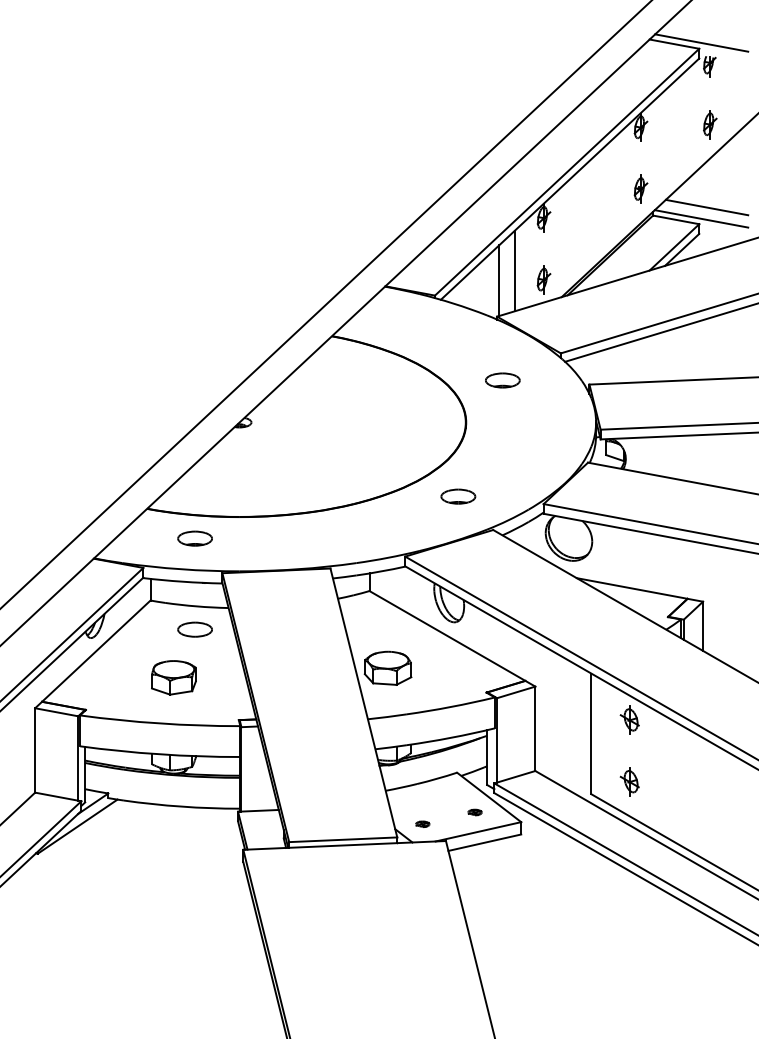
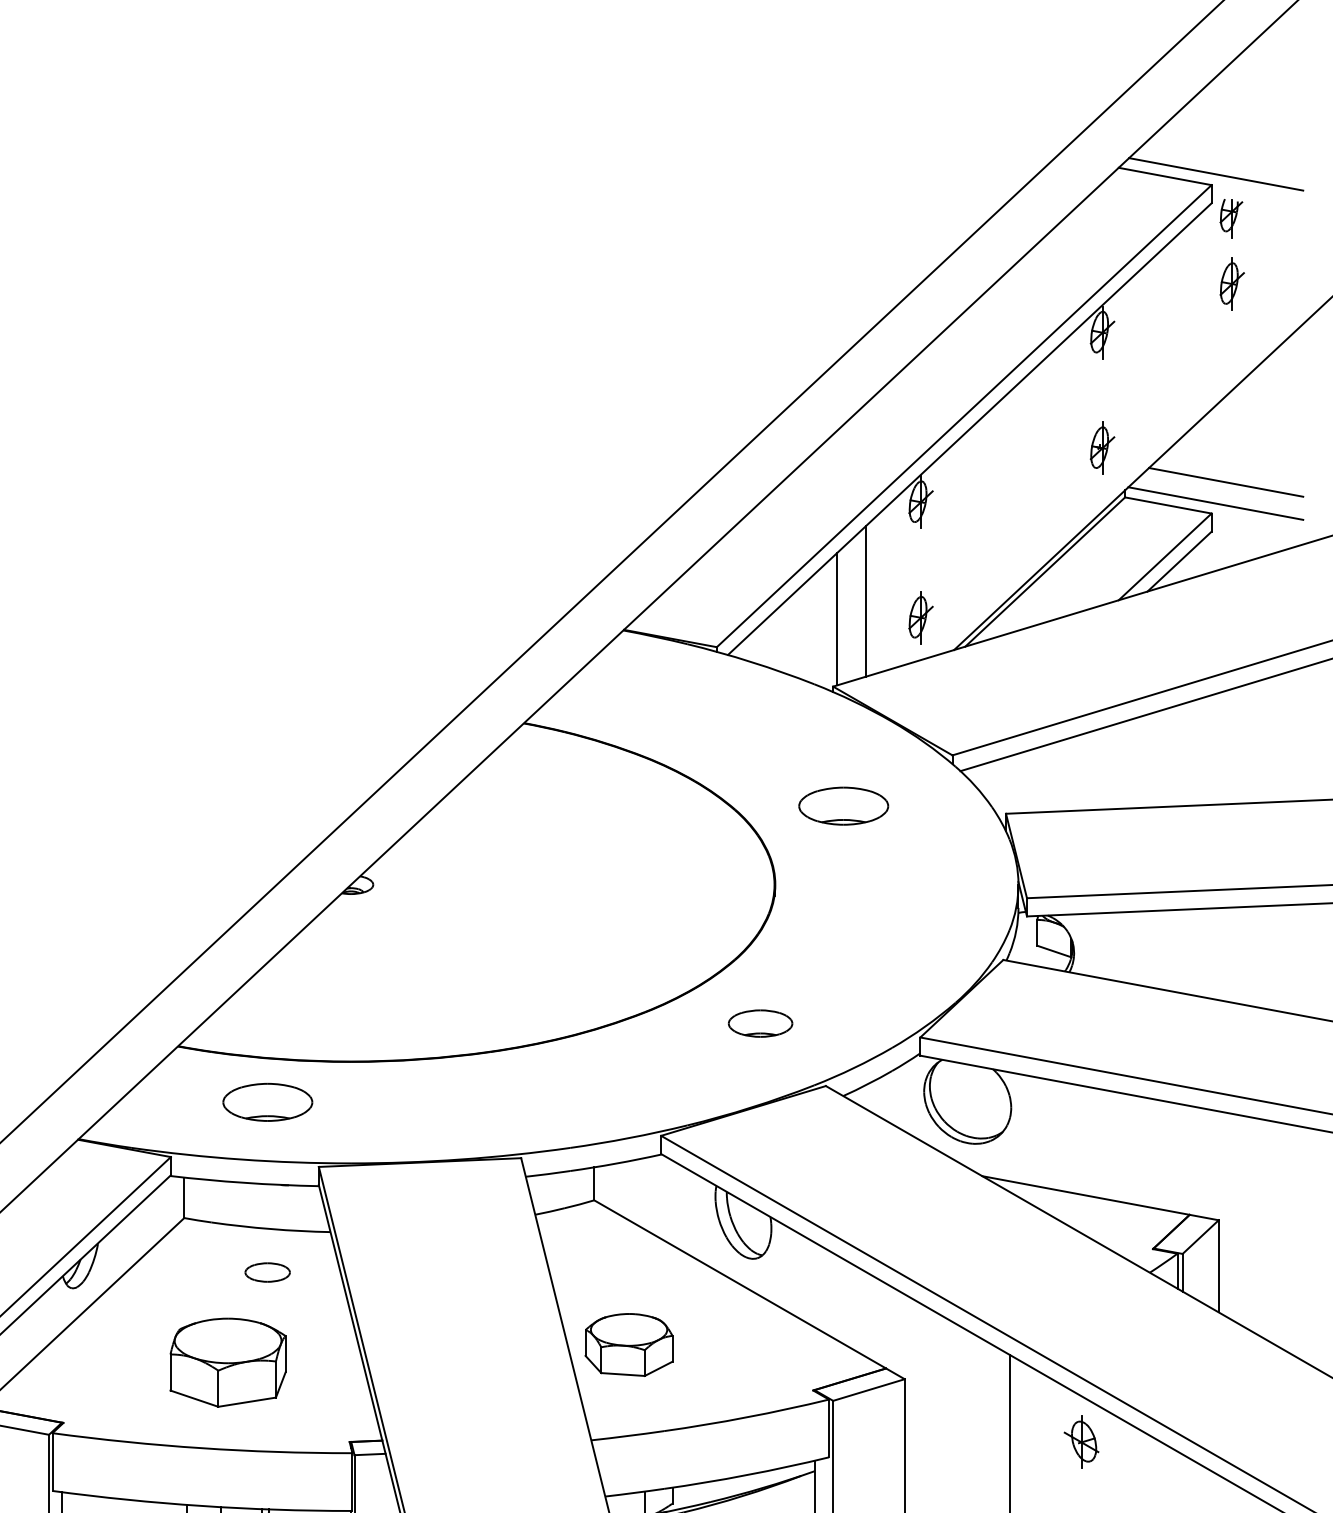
part: (710, 124) -> (1232, 283), moved
part: (502, 380) -> (843, 806), size x1.4
part: (194, 538) -> (266, 1101), size x1.4
part: (194, 629) -> (266, 1272), size x0.7
part: (173, 677) -> (227, 1362), size x1.4

